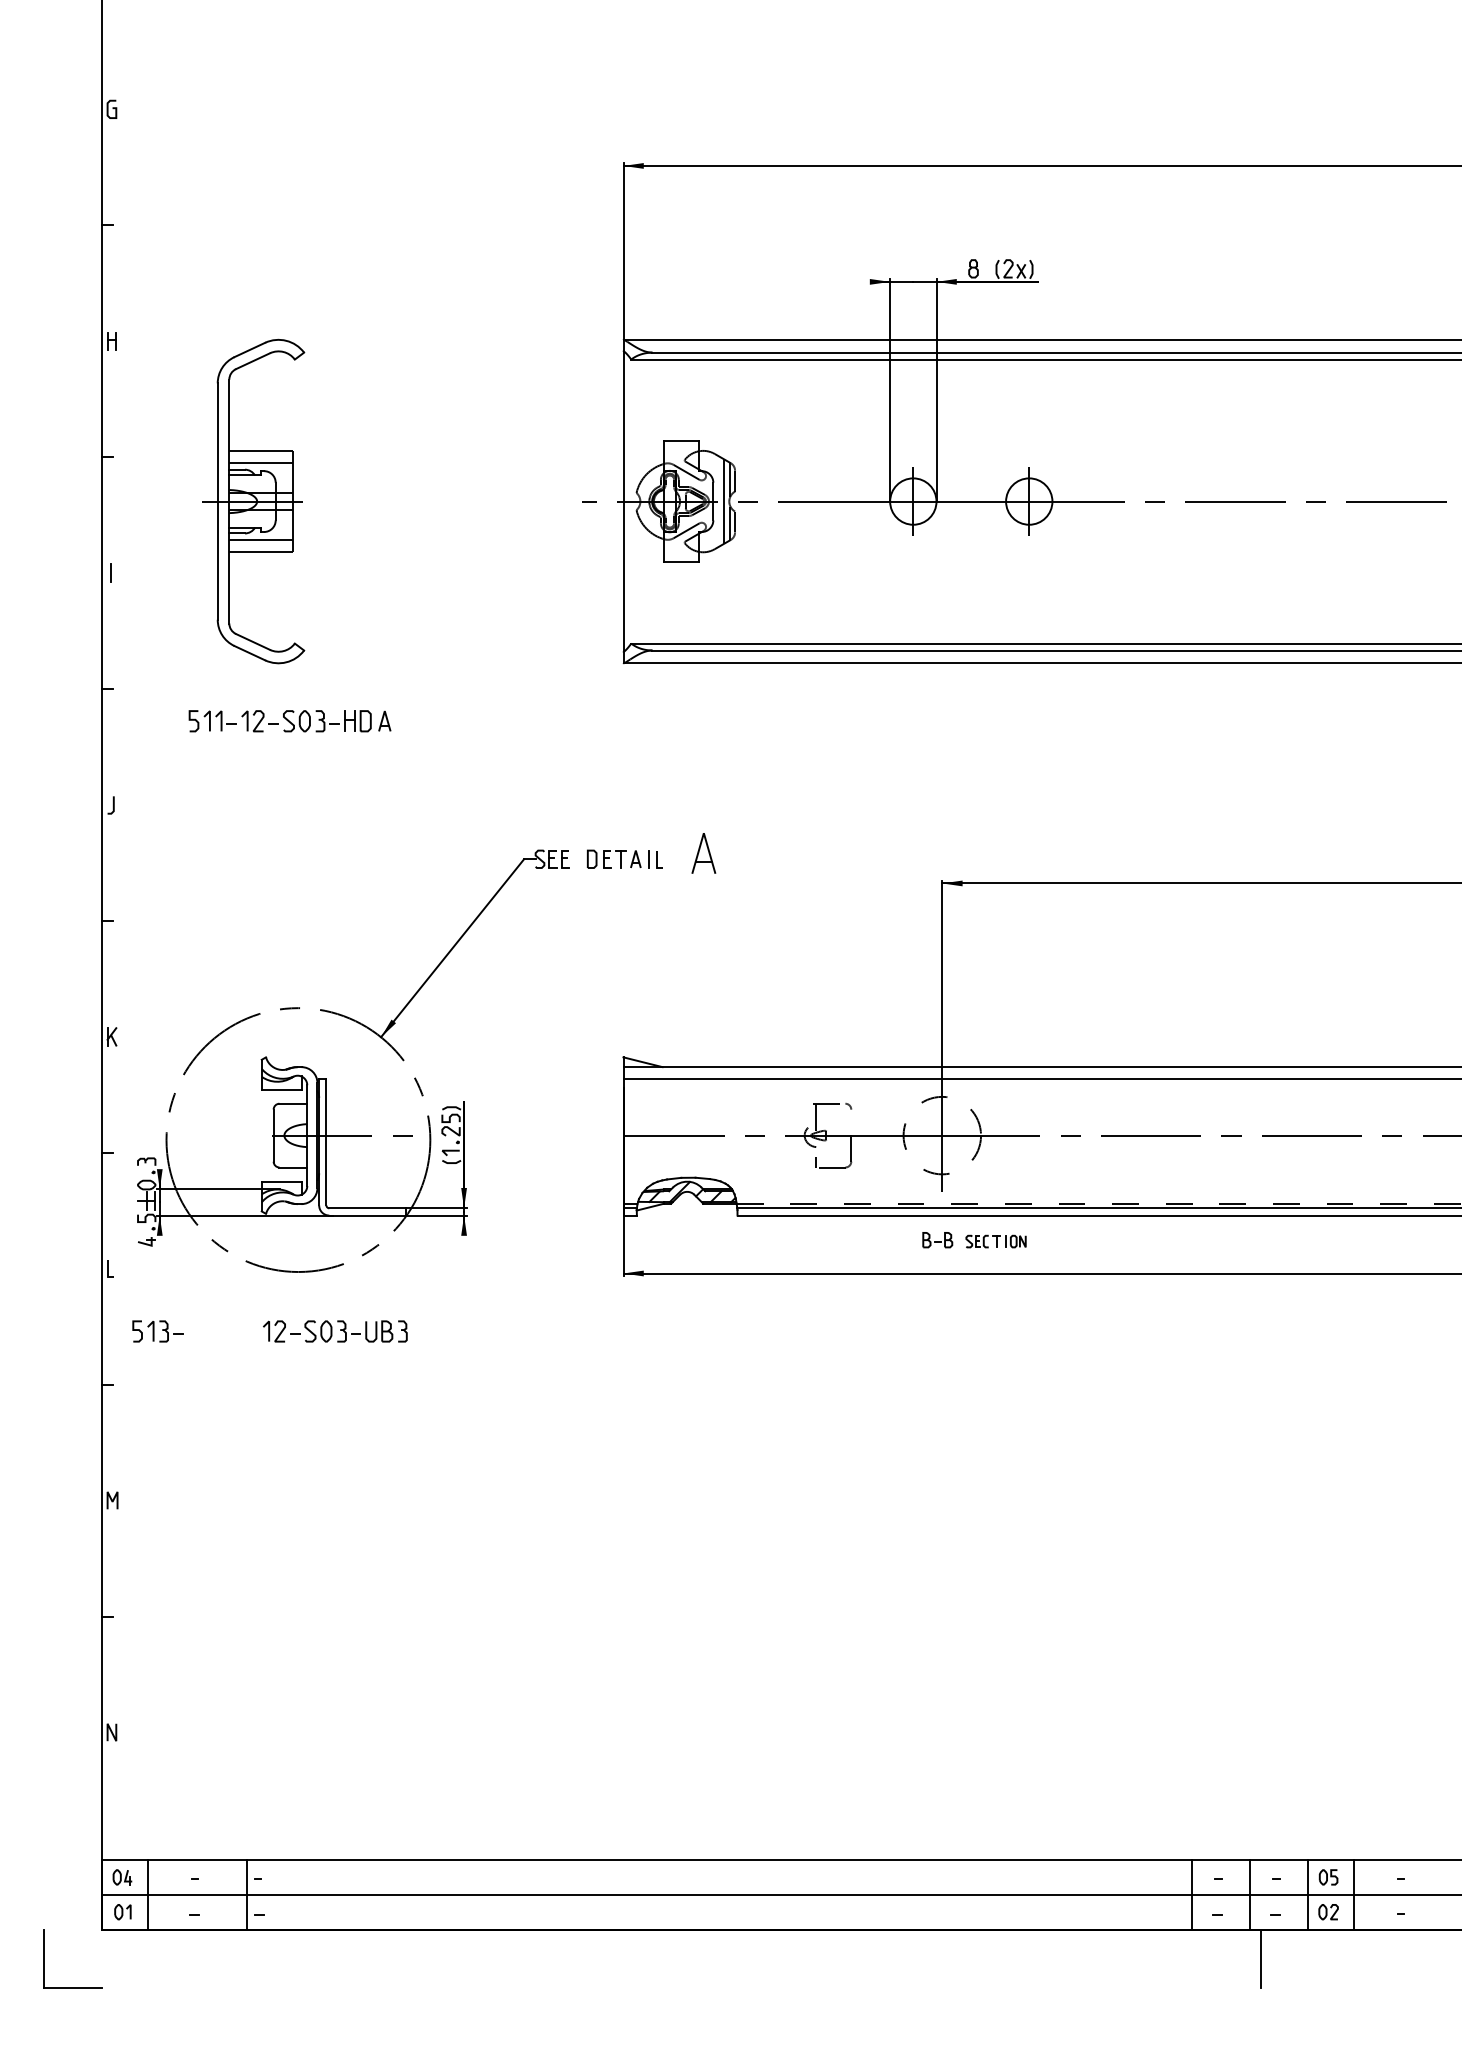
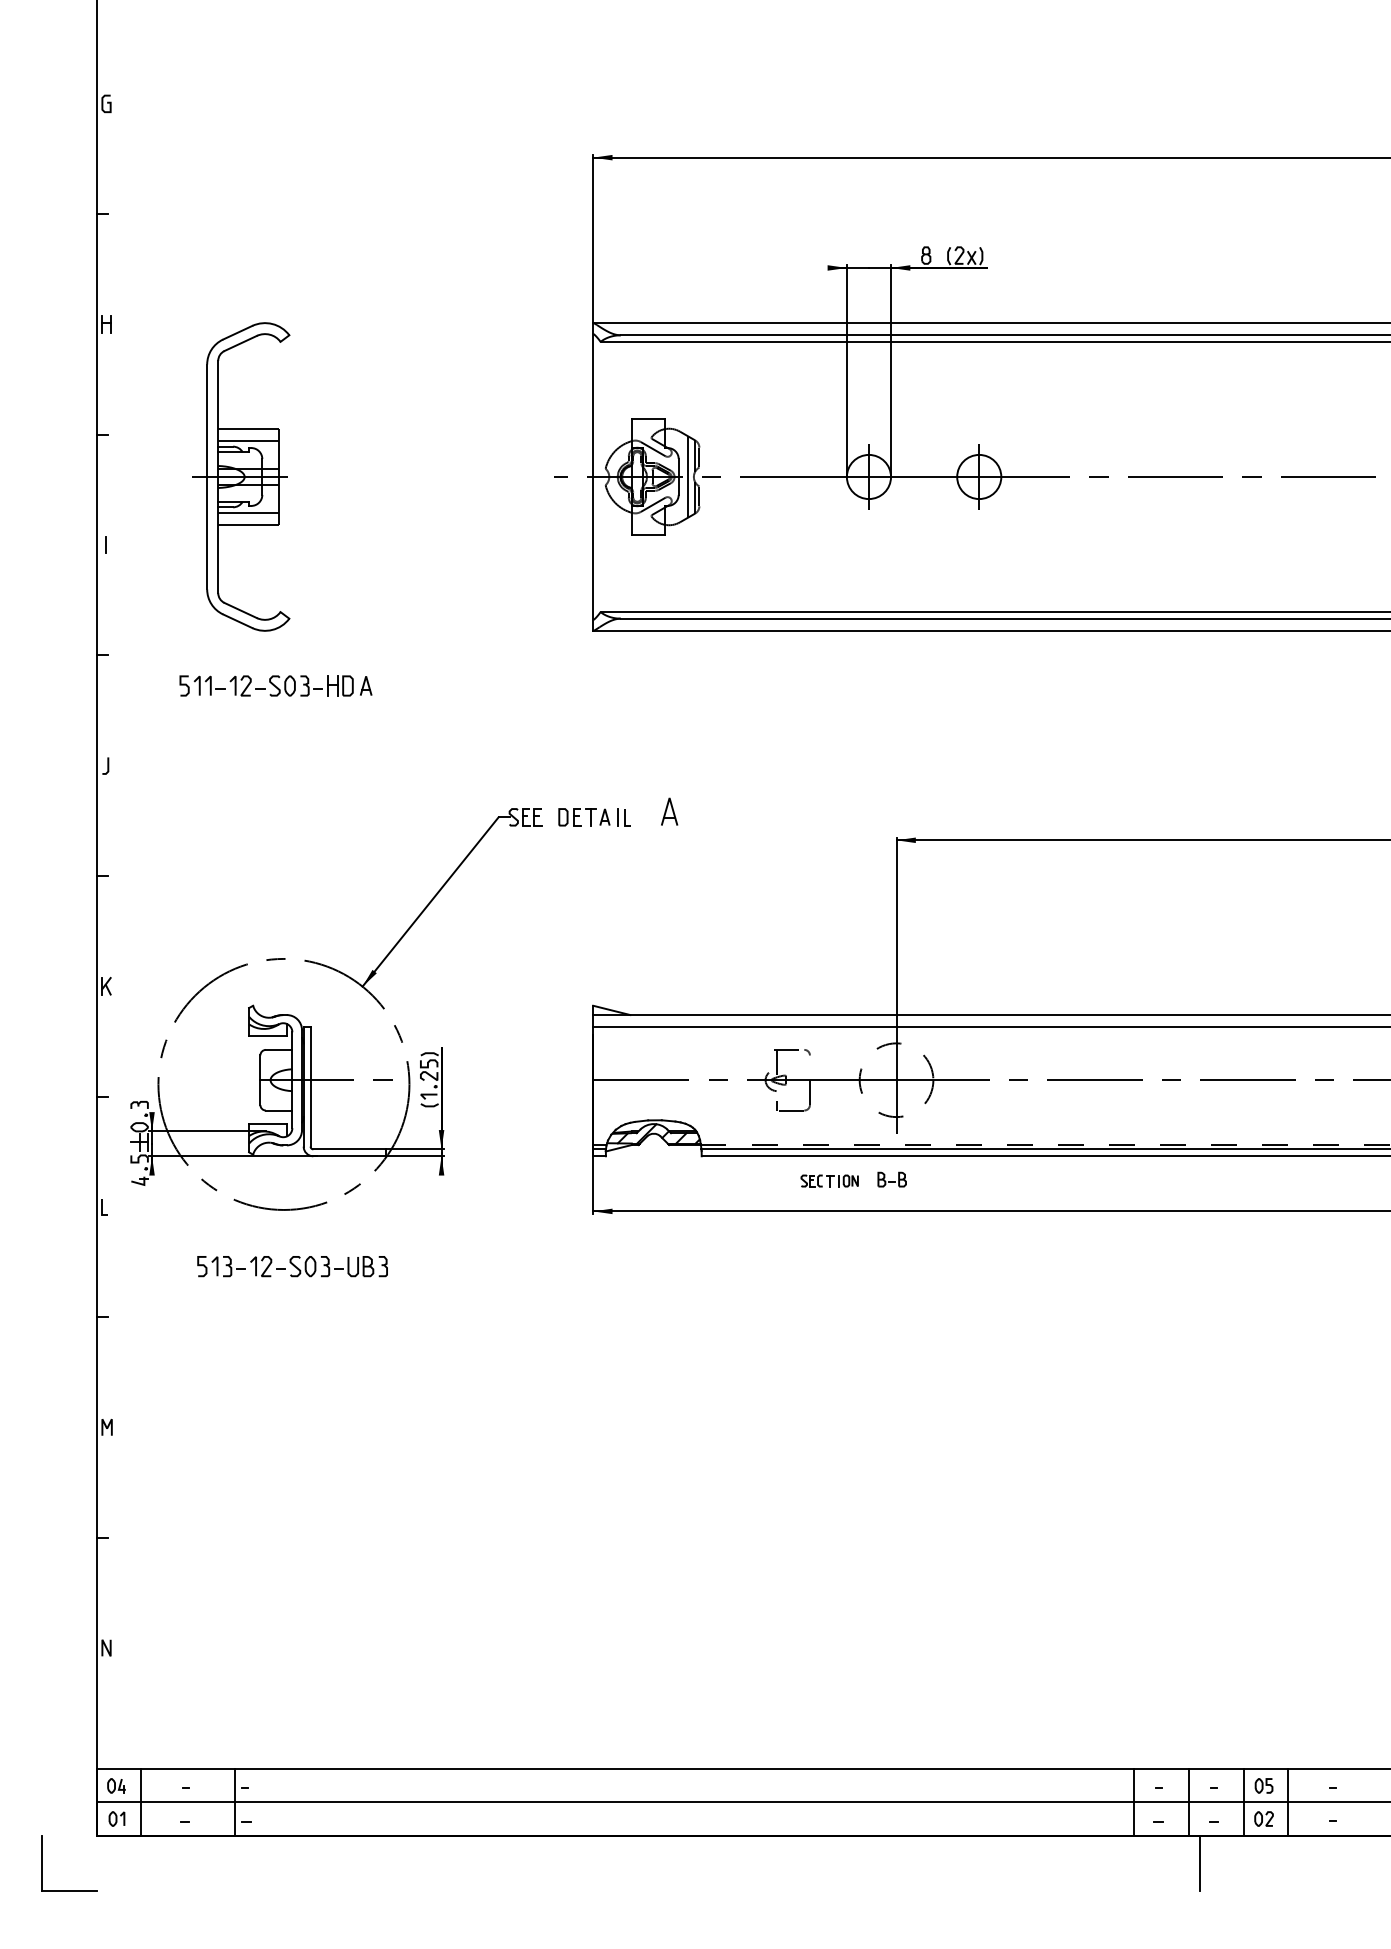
part: (703, 853) -> (669, 811), size x0.71
part: (995, 1241) -> (829, 1180), moved
part: (157, 1331) -> (221, 1266), moved

